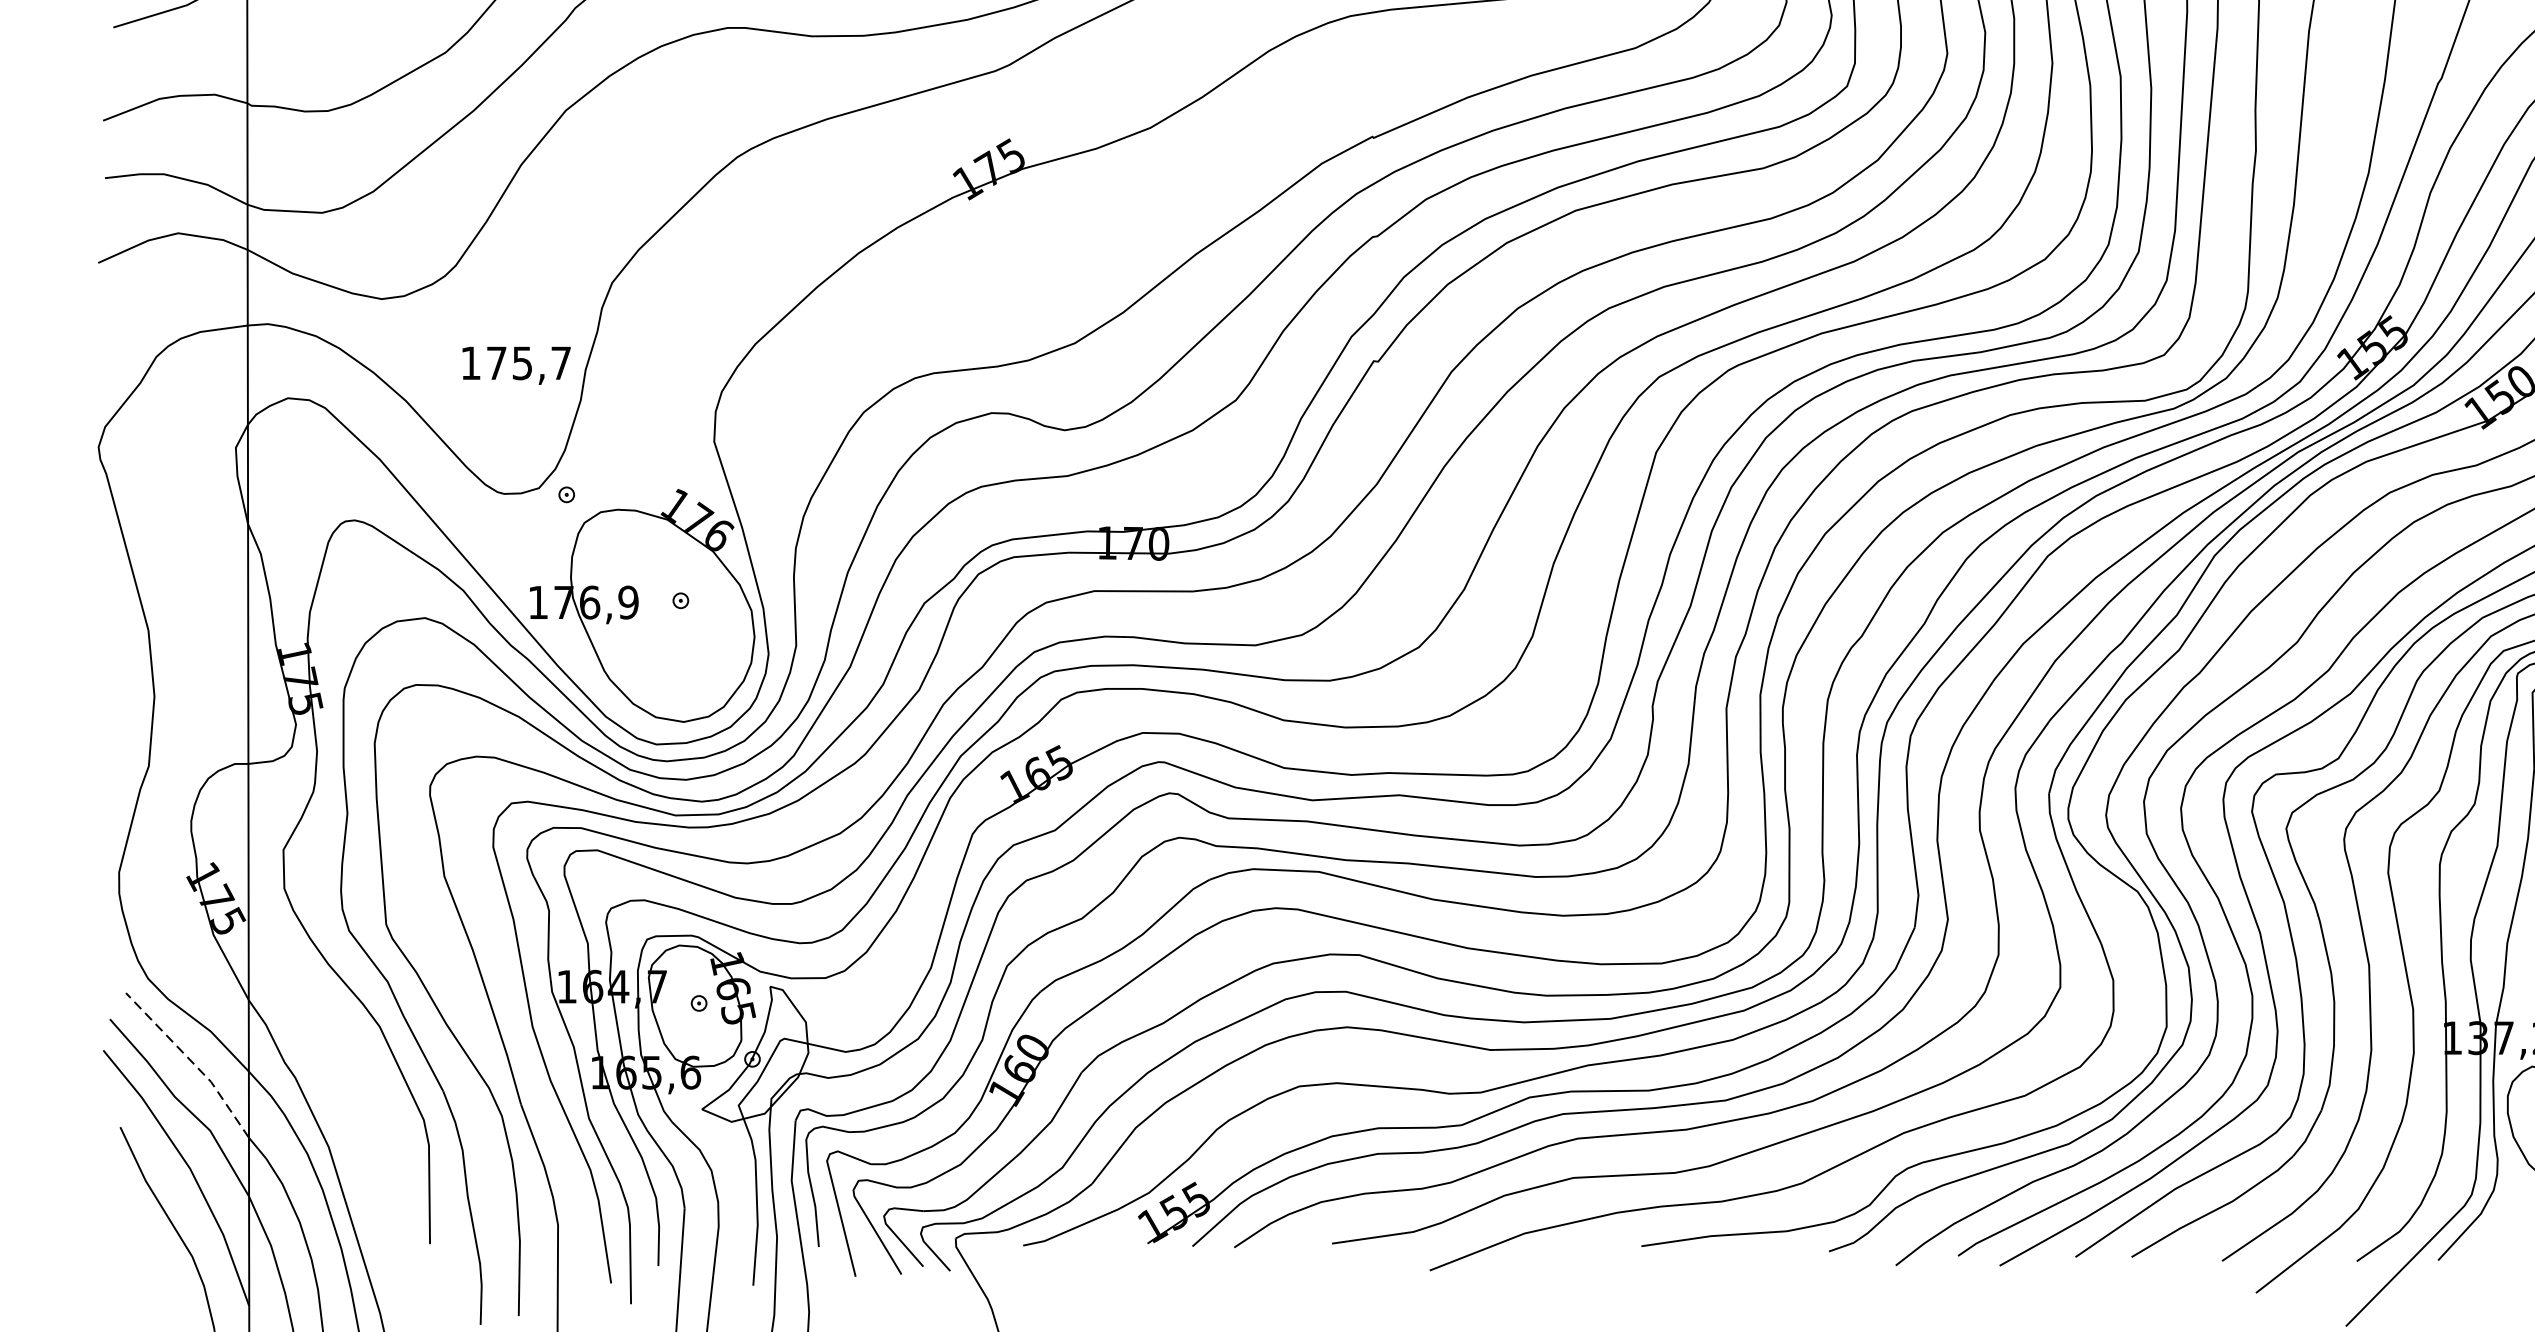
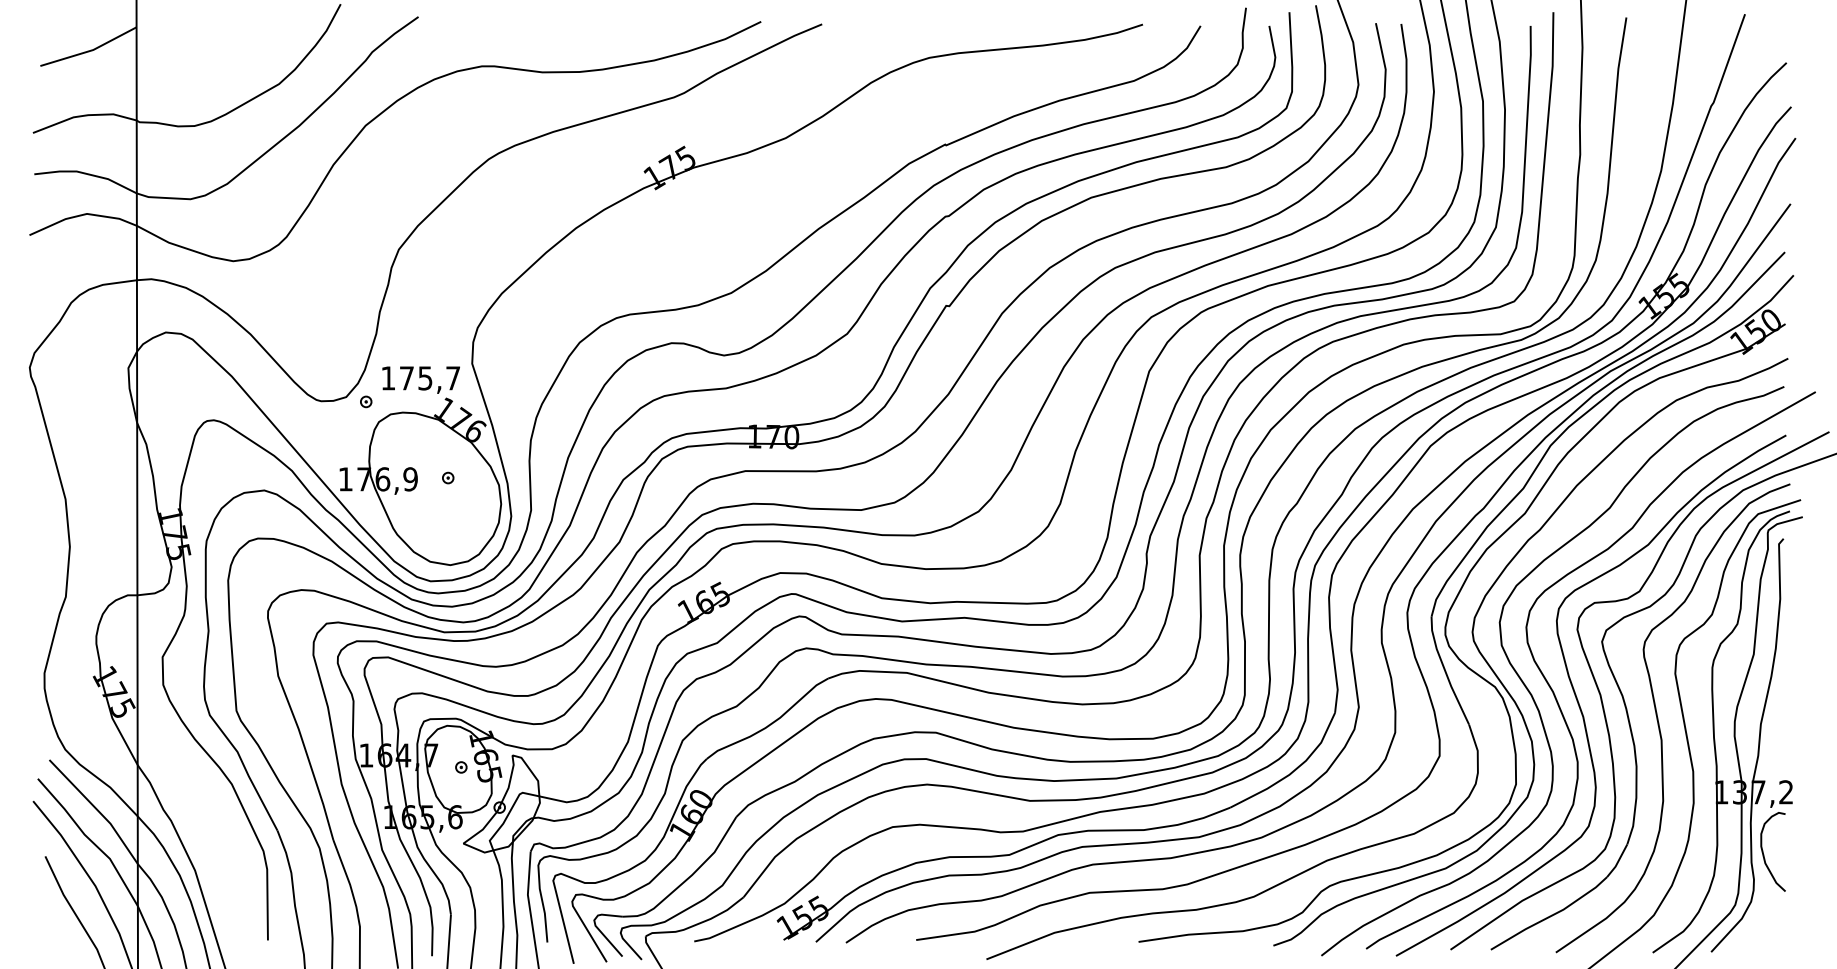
text: (515, 364) -> (420, 379), moved
line: (191, 1061) -> (96, 809), dashed -> solid

